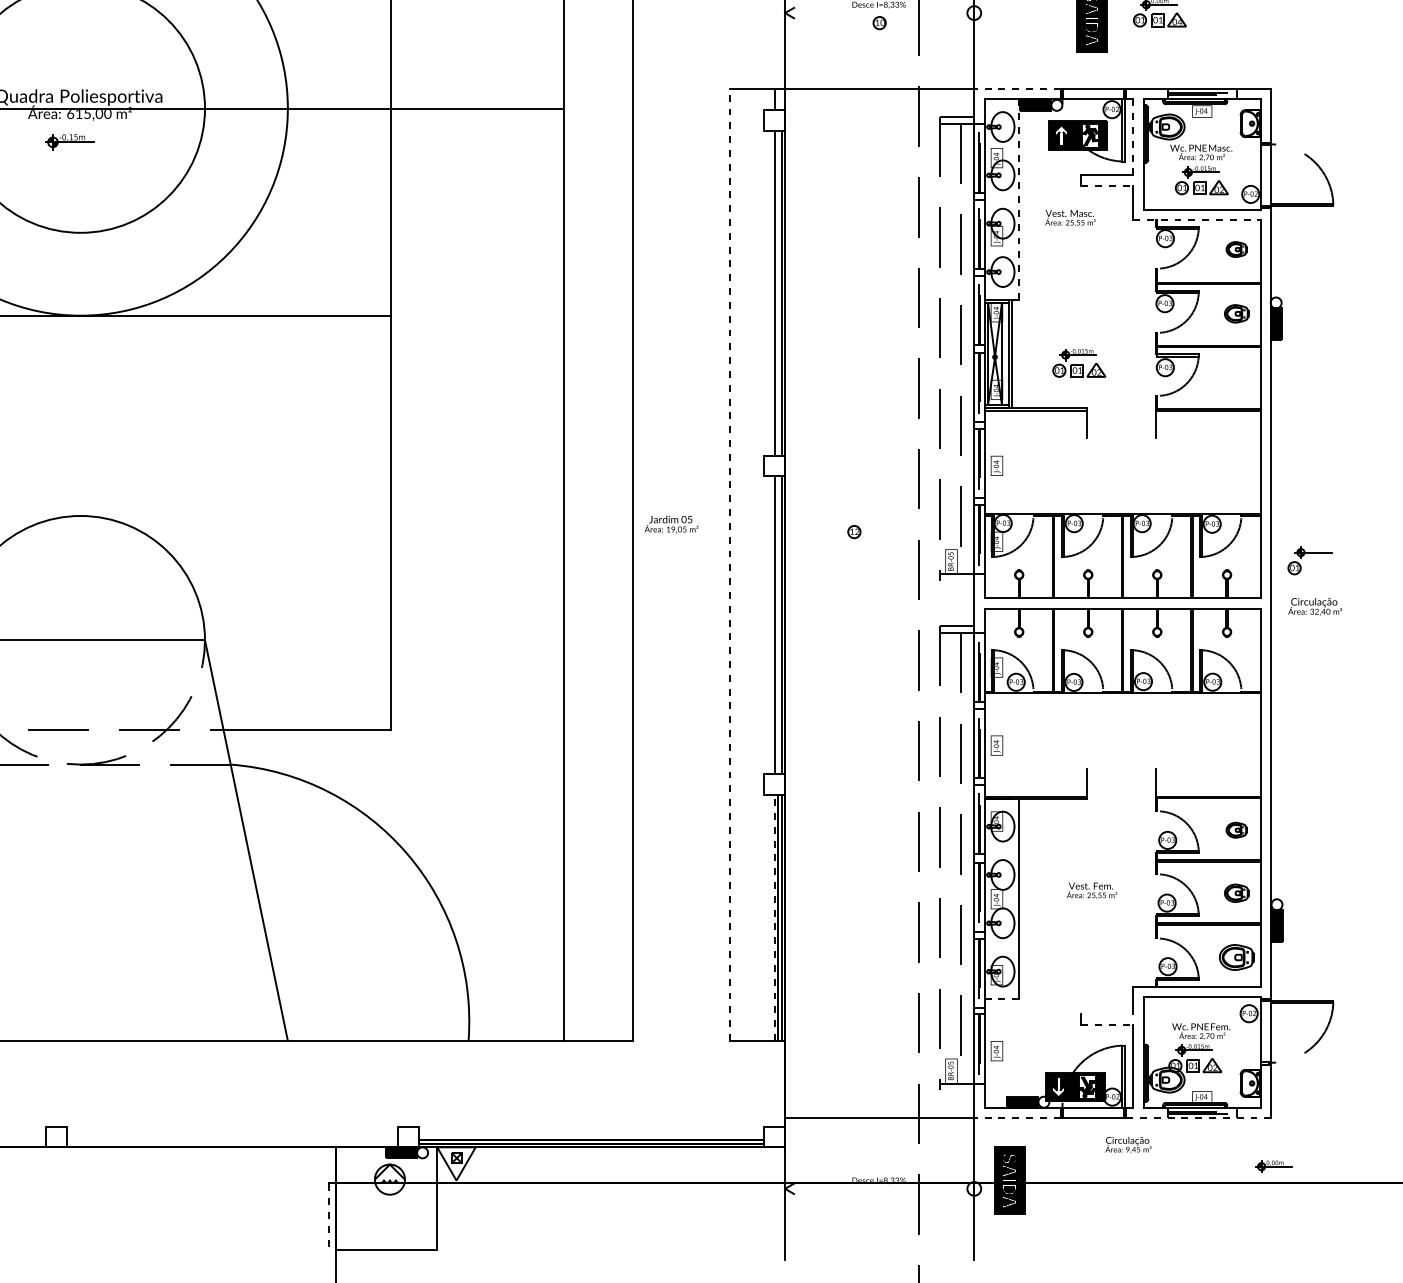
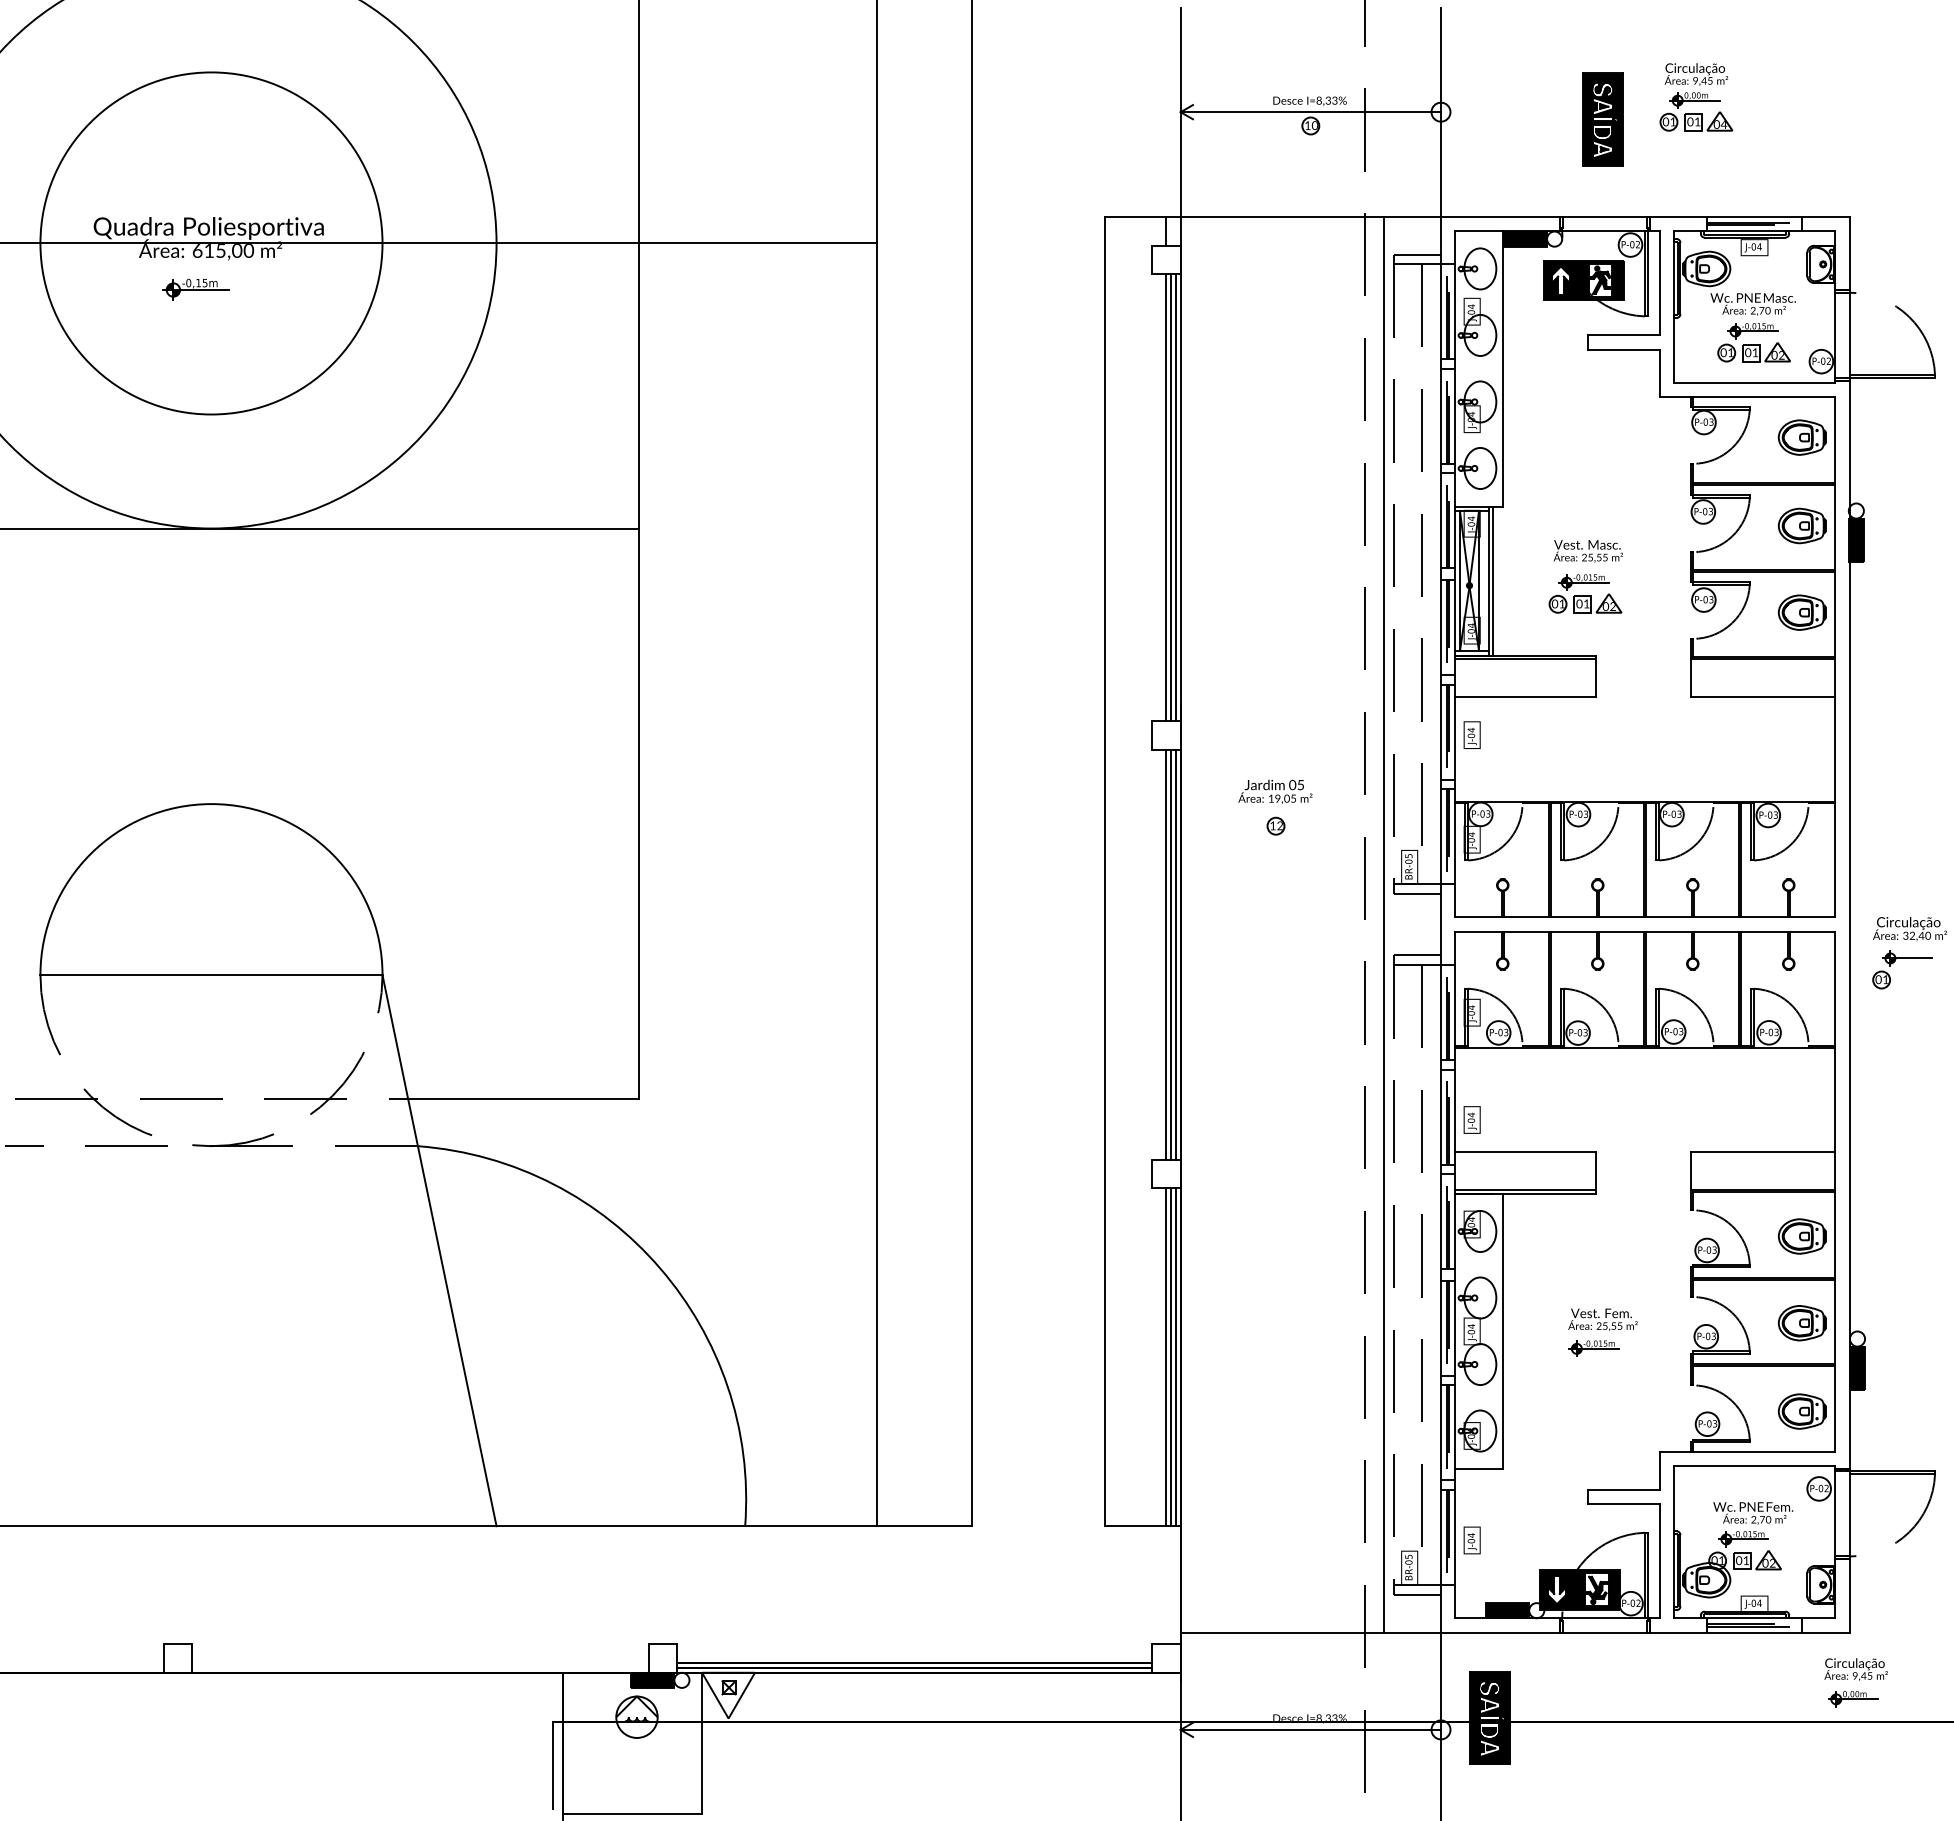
line: (879, 13) -> (1310, 112), added
line: (1016, 88) -> (1499, 216), dashed -> solid
line: (1133, 136) -> (1659, 282), dashed -> solid
line: (1106, 185) -> (1623, 349), dashed -> solid
line: (1019, 199) -> (1502, 368), dashed -> solid
text: (1069, 218) -> (1587, 551), moved
line: (1197, 220) -> (1747, 397), dashed -> solid
part: (1236, 249) -> (1801, 437), size x1.67
line: (778, 293) -> (1171, 497), added
part: (1236, 313) -> (1801, 525), size x1.43
part: (1236, 376) -> (1801, 612), added
line: (1035, 438) -> (1525, 697), added
line: (1207, 438) -> (1762, 697), added
text: (671, 524) -> (1275, 791), moved
part: (1304, 554) -> (1895, 961), moved
line: (729, 564) -> (1104, 871), dashed -> solid
line: (957, 580) -> (1417, 893), added
line: (932, 603) -> (1383, 924), added
line: (778, 625) -> (1171, 954), added
line: (1035, 769) -> (1525, 1152), added
line: (1207, 769) -> (1762, 1152), added
part: (1236, 830) -> (1801, 1236), size x1.67
part: (1236, 893) -> (1801, 1323), size x1.43
part: (1085, 911) -> (1593, 1348), added
line: (774, 917) -> (1166, 1356), dashed -> solid
line: (1002, 999) -> (1479, 1469), dashed -> solid
line: (1106, 1014) -> (1623, 1489), added
line: (1106, 1025) -> (1623, 1504), dashed -> solid
line: (957, 1090) -> (1417, 1594), added
line: (1016, 1118) -> (1499, 1632), dashed -> solid
line: (1198, 1118) -> (1749, 1632), dashed -> solid
text: (1128, 1144) -> (1855, 1669), moved
line: (879, 1188) -> (1310, 1729), added
line: (328, 1214) -> (552, 1765), dashed -> solid

